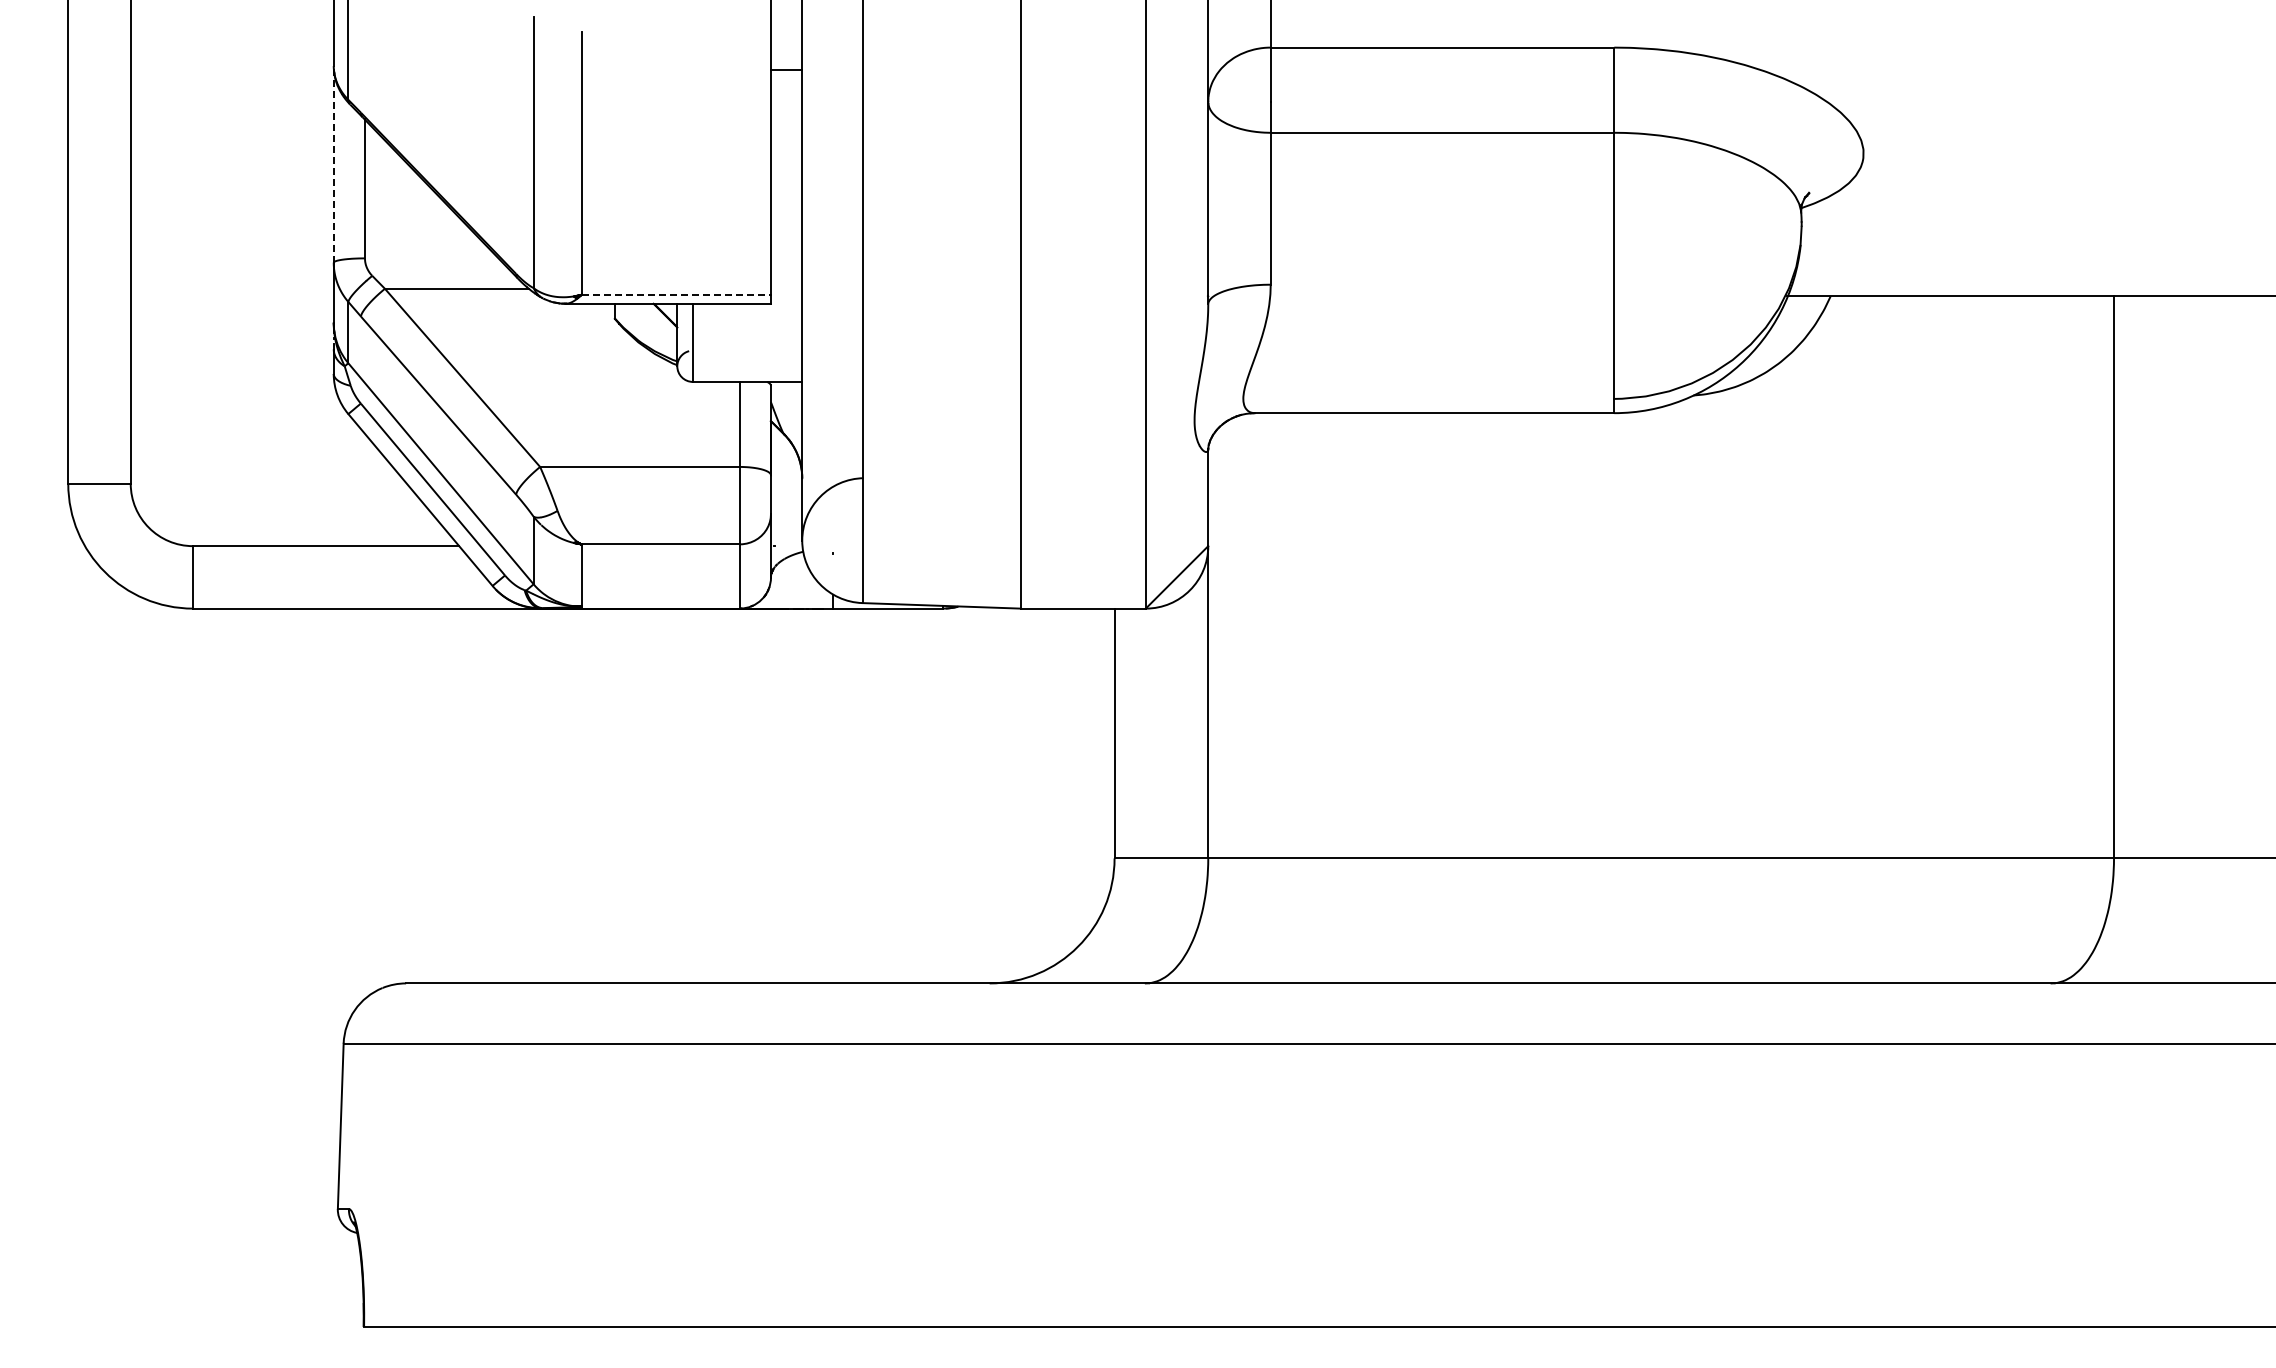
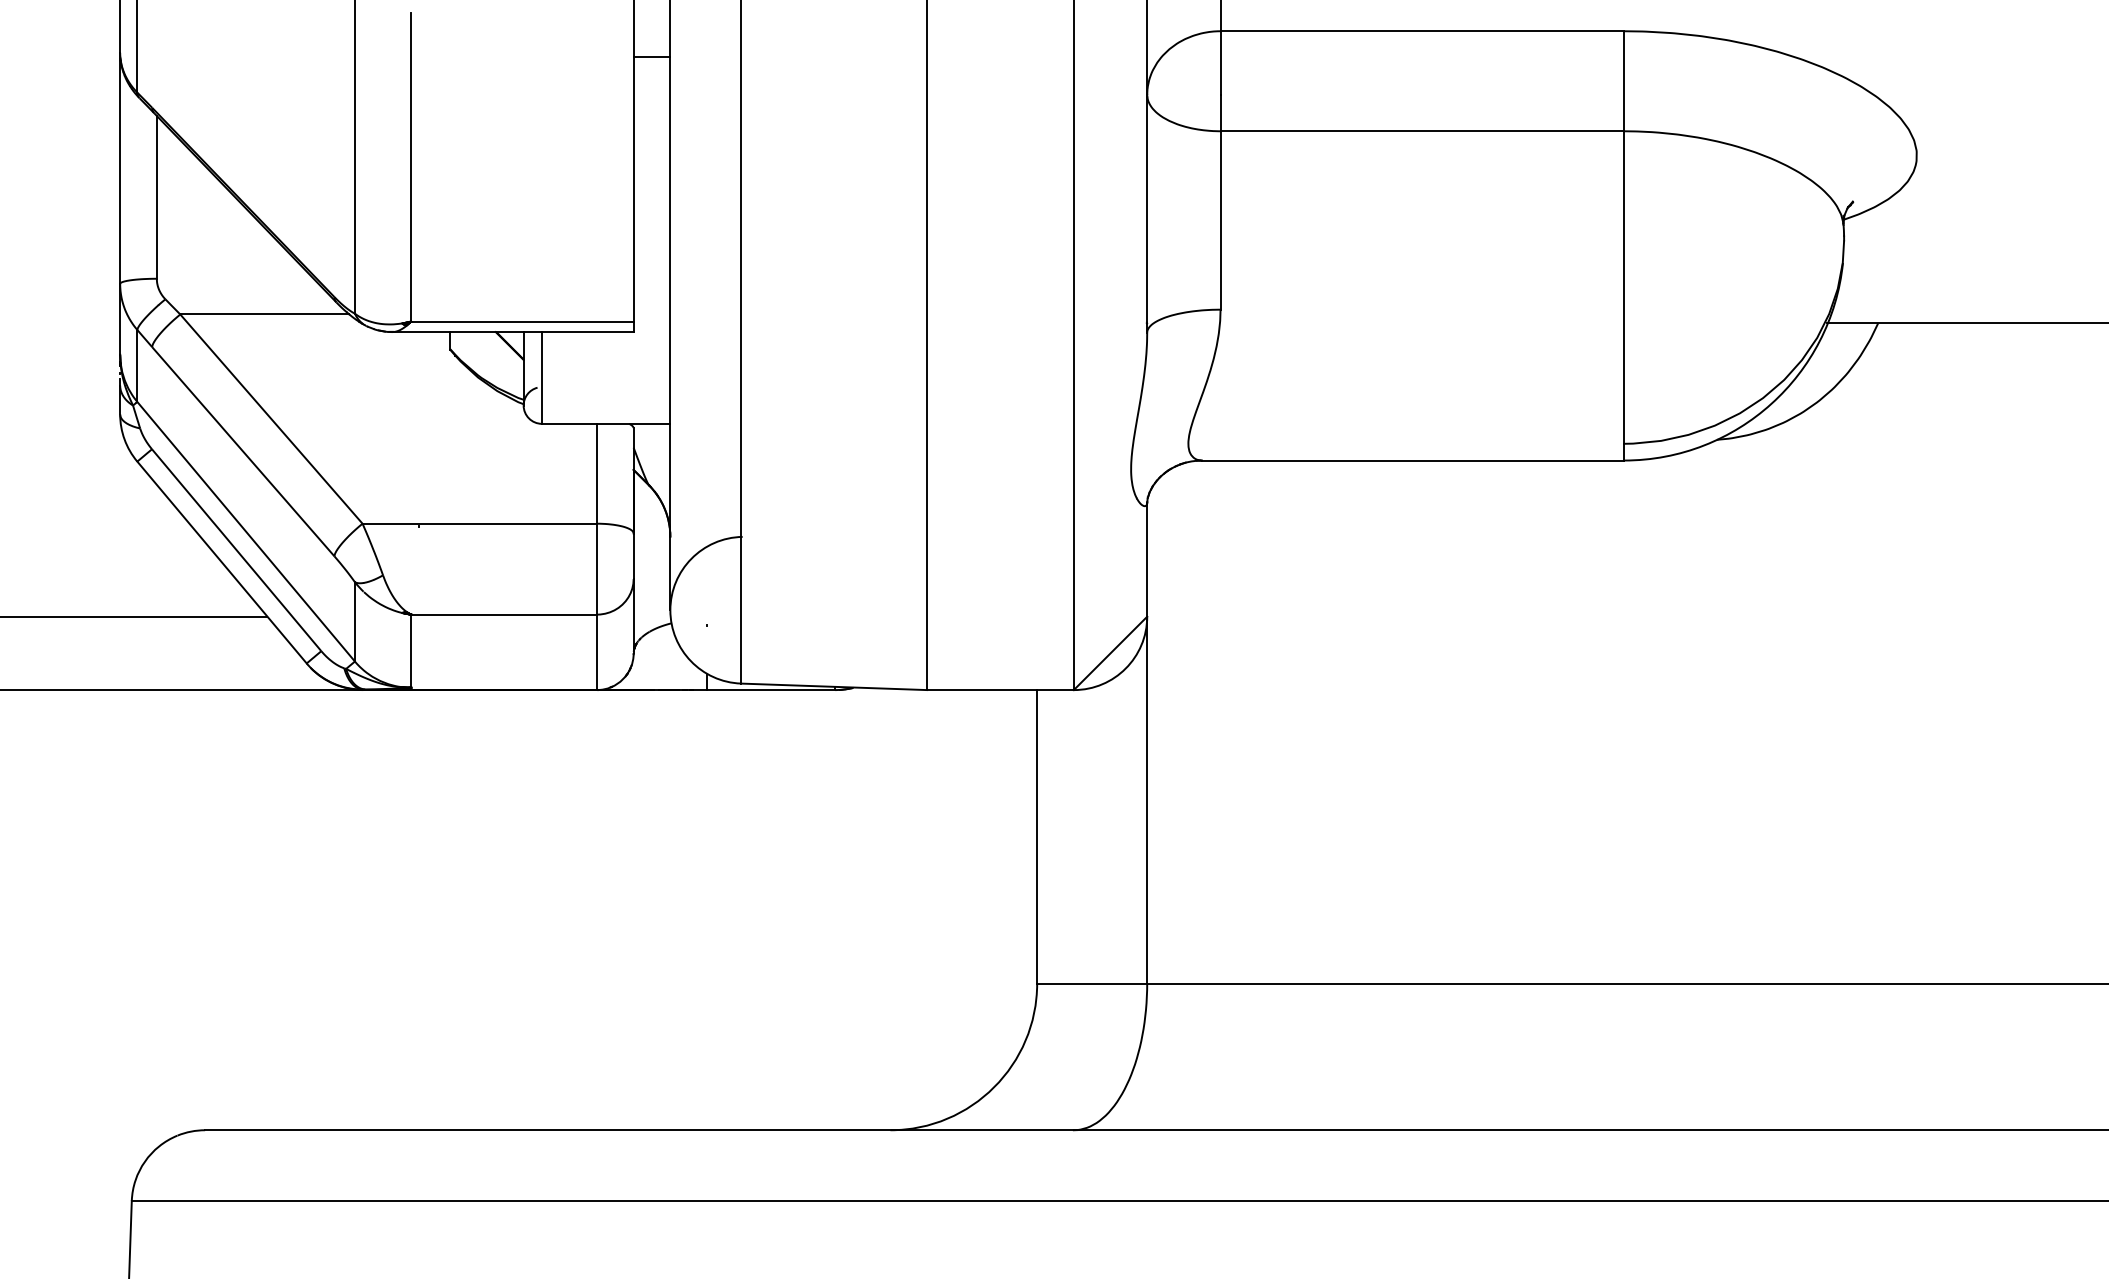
line: (333, 163) -> (119, 167), dashed -> solid
line: (676, 294) -> (522, 321), dashed -> solid

